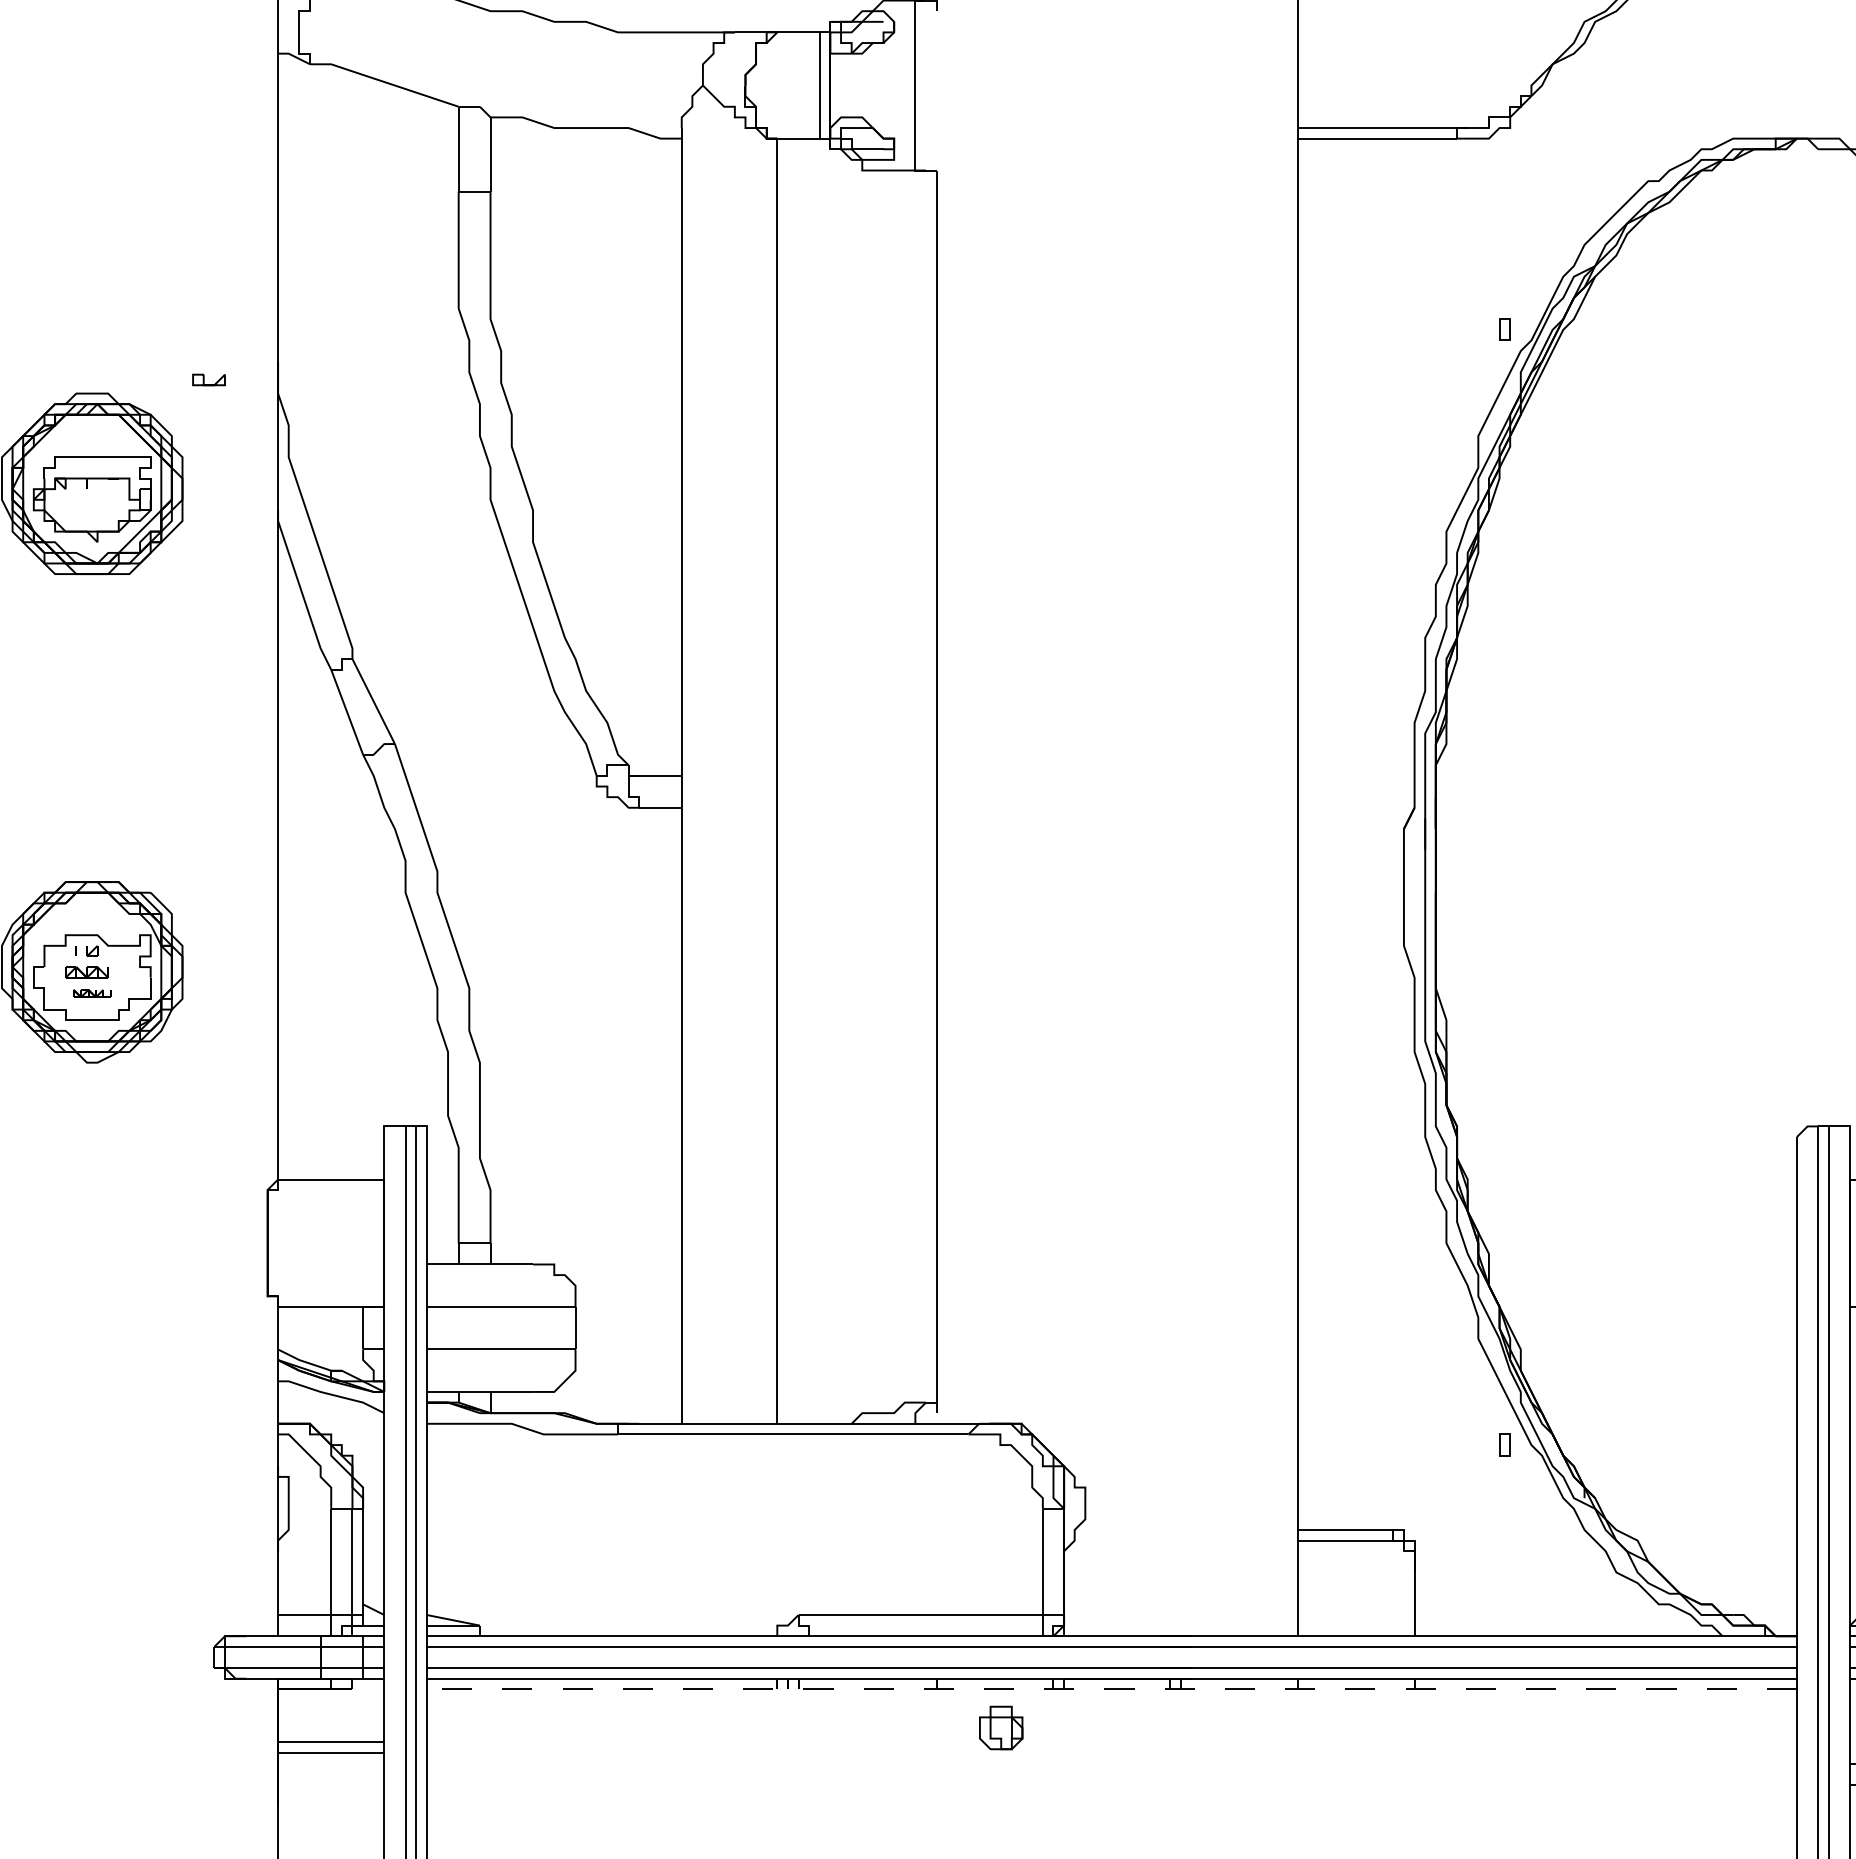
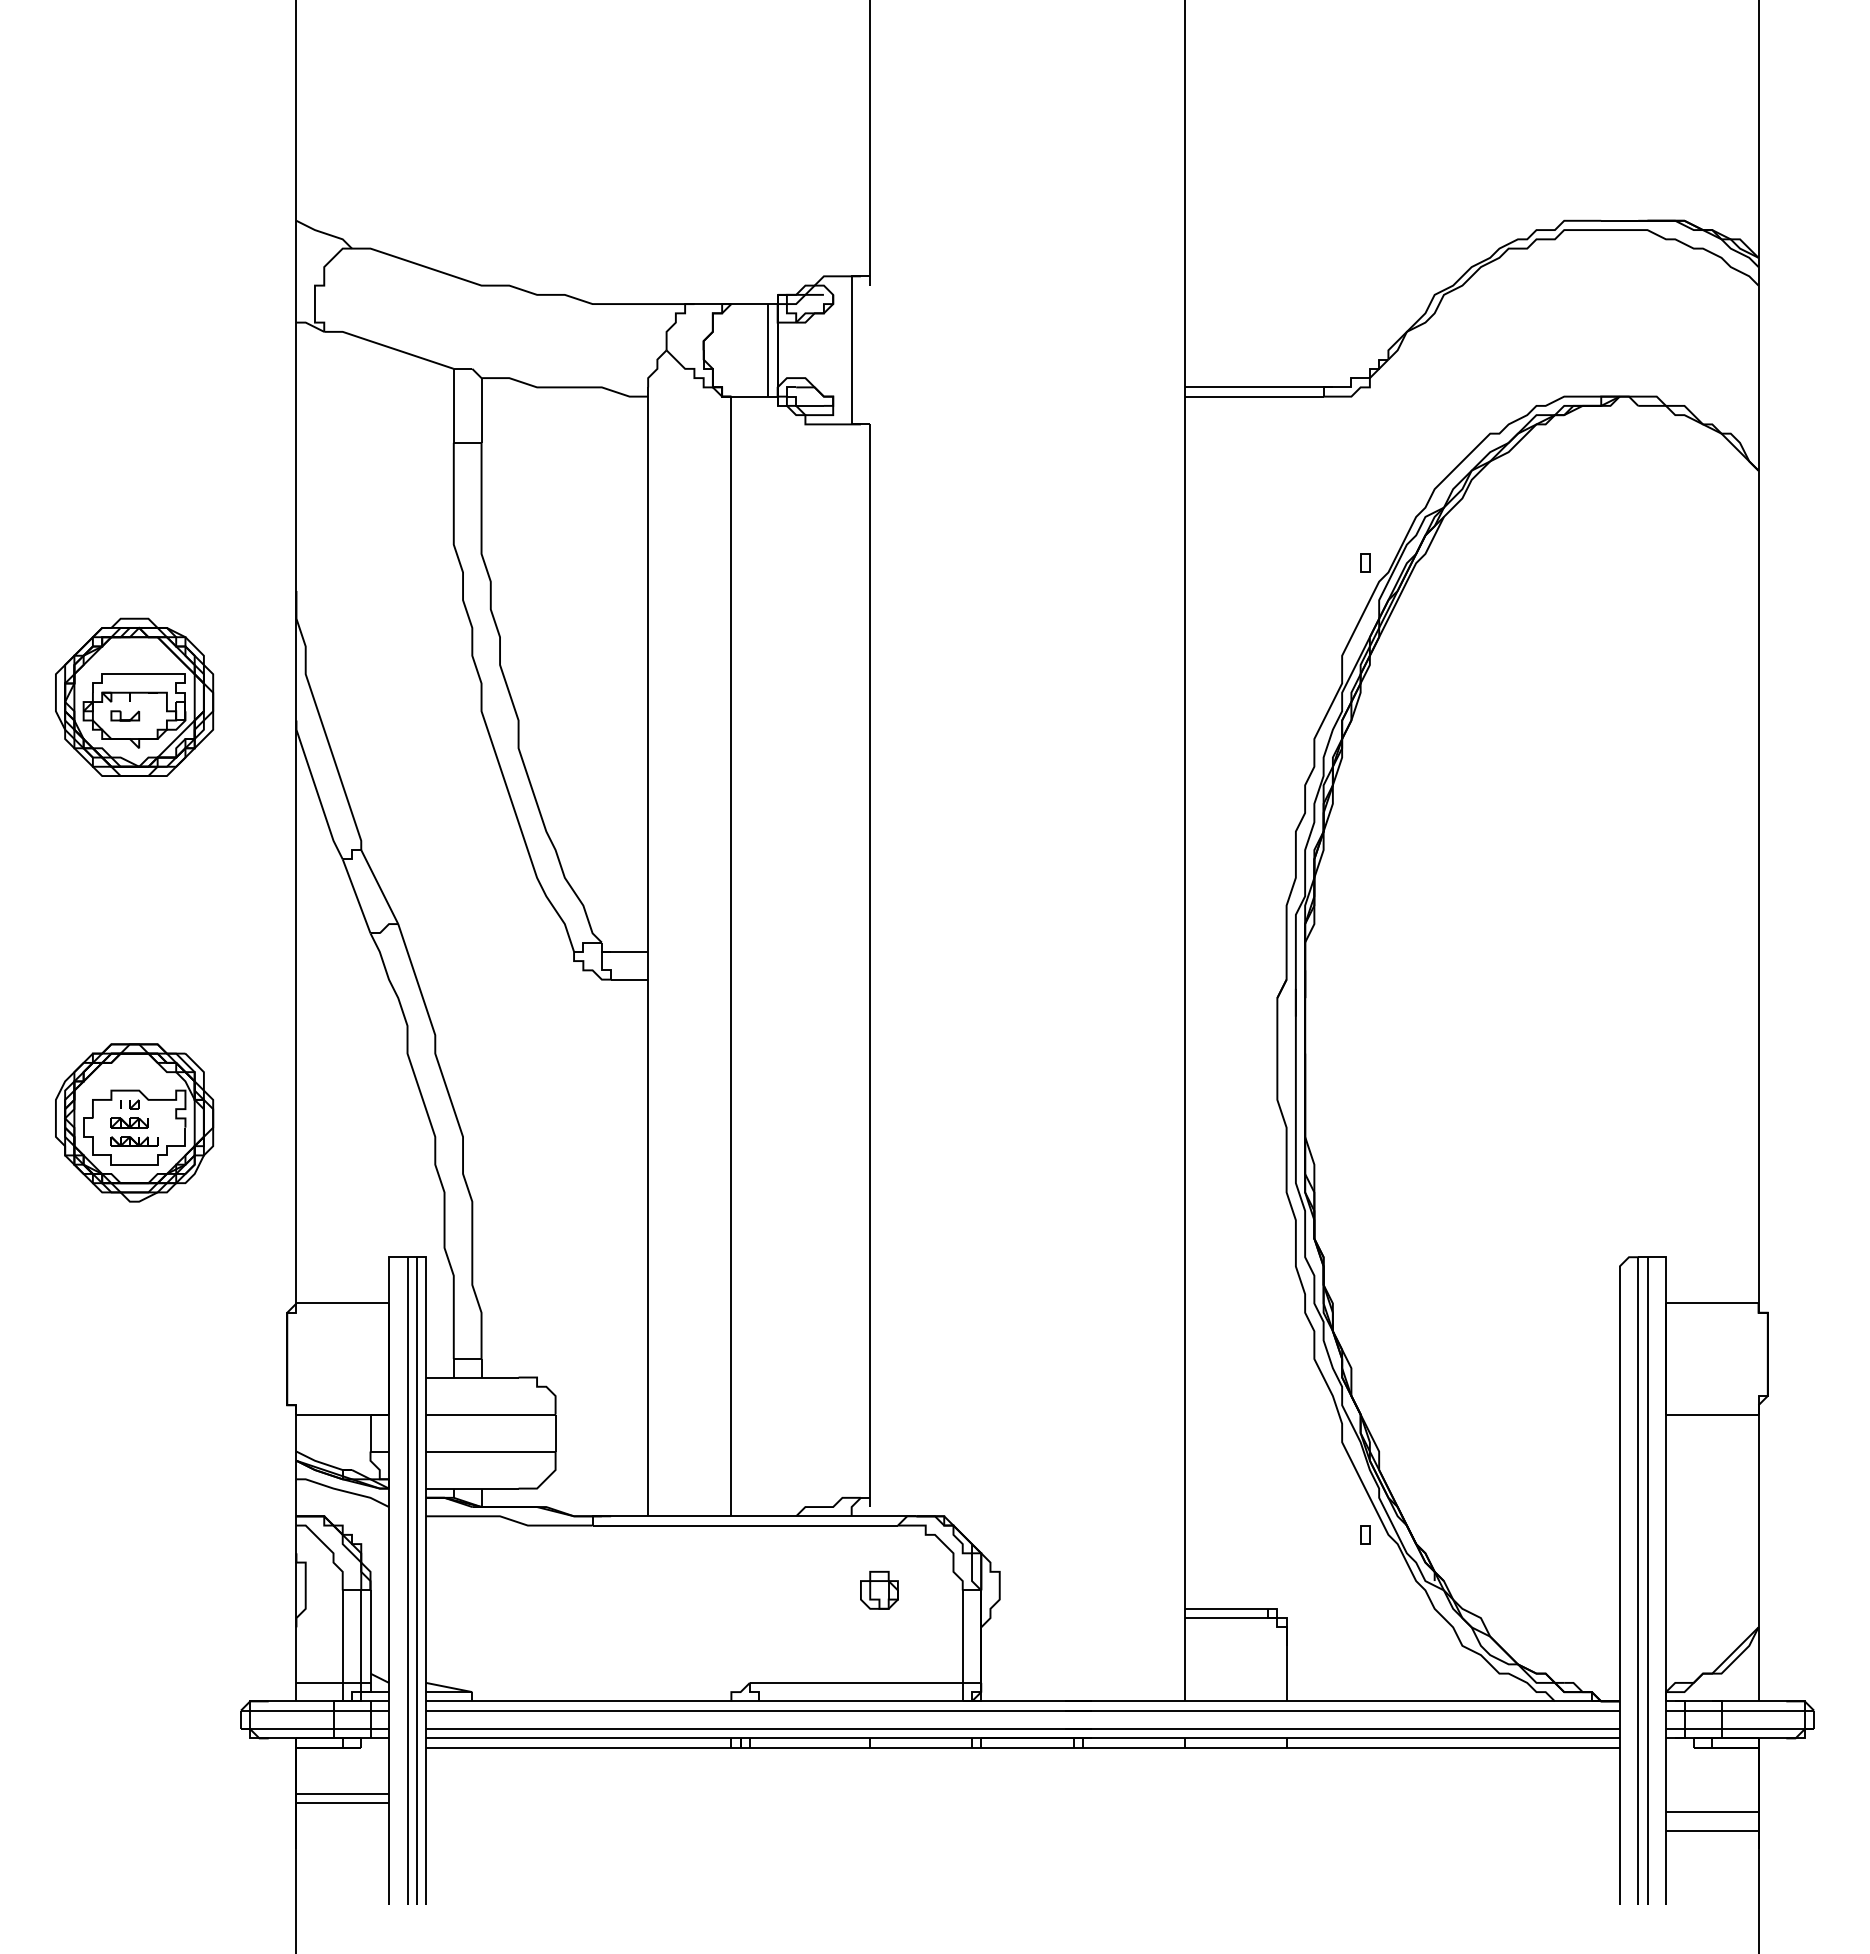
part: (209, 379) -> (125, 715), moved
part: (92, 993) -> (134, 1141), size x1.43
line: (1111, 1689) -> (1022, 1747), dashed -> solid
part: (1001, 1727) -> (879, 1589), moved

